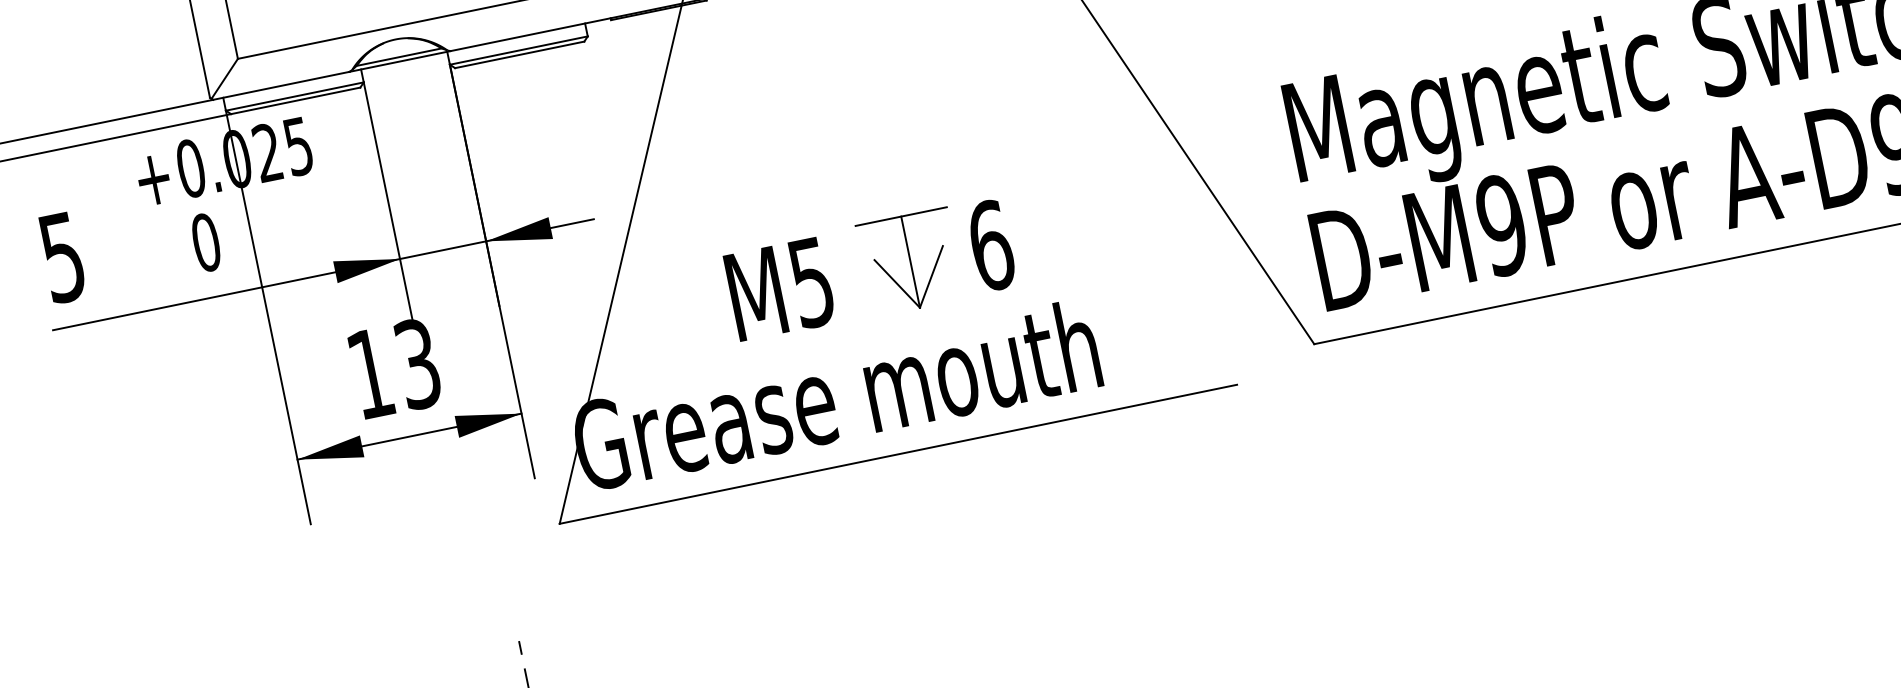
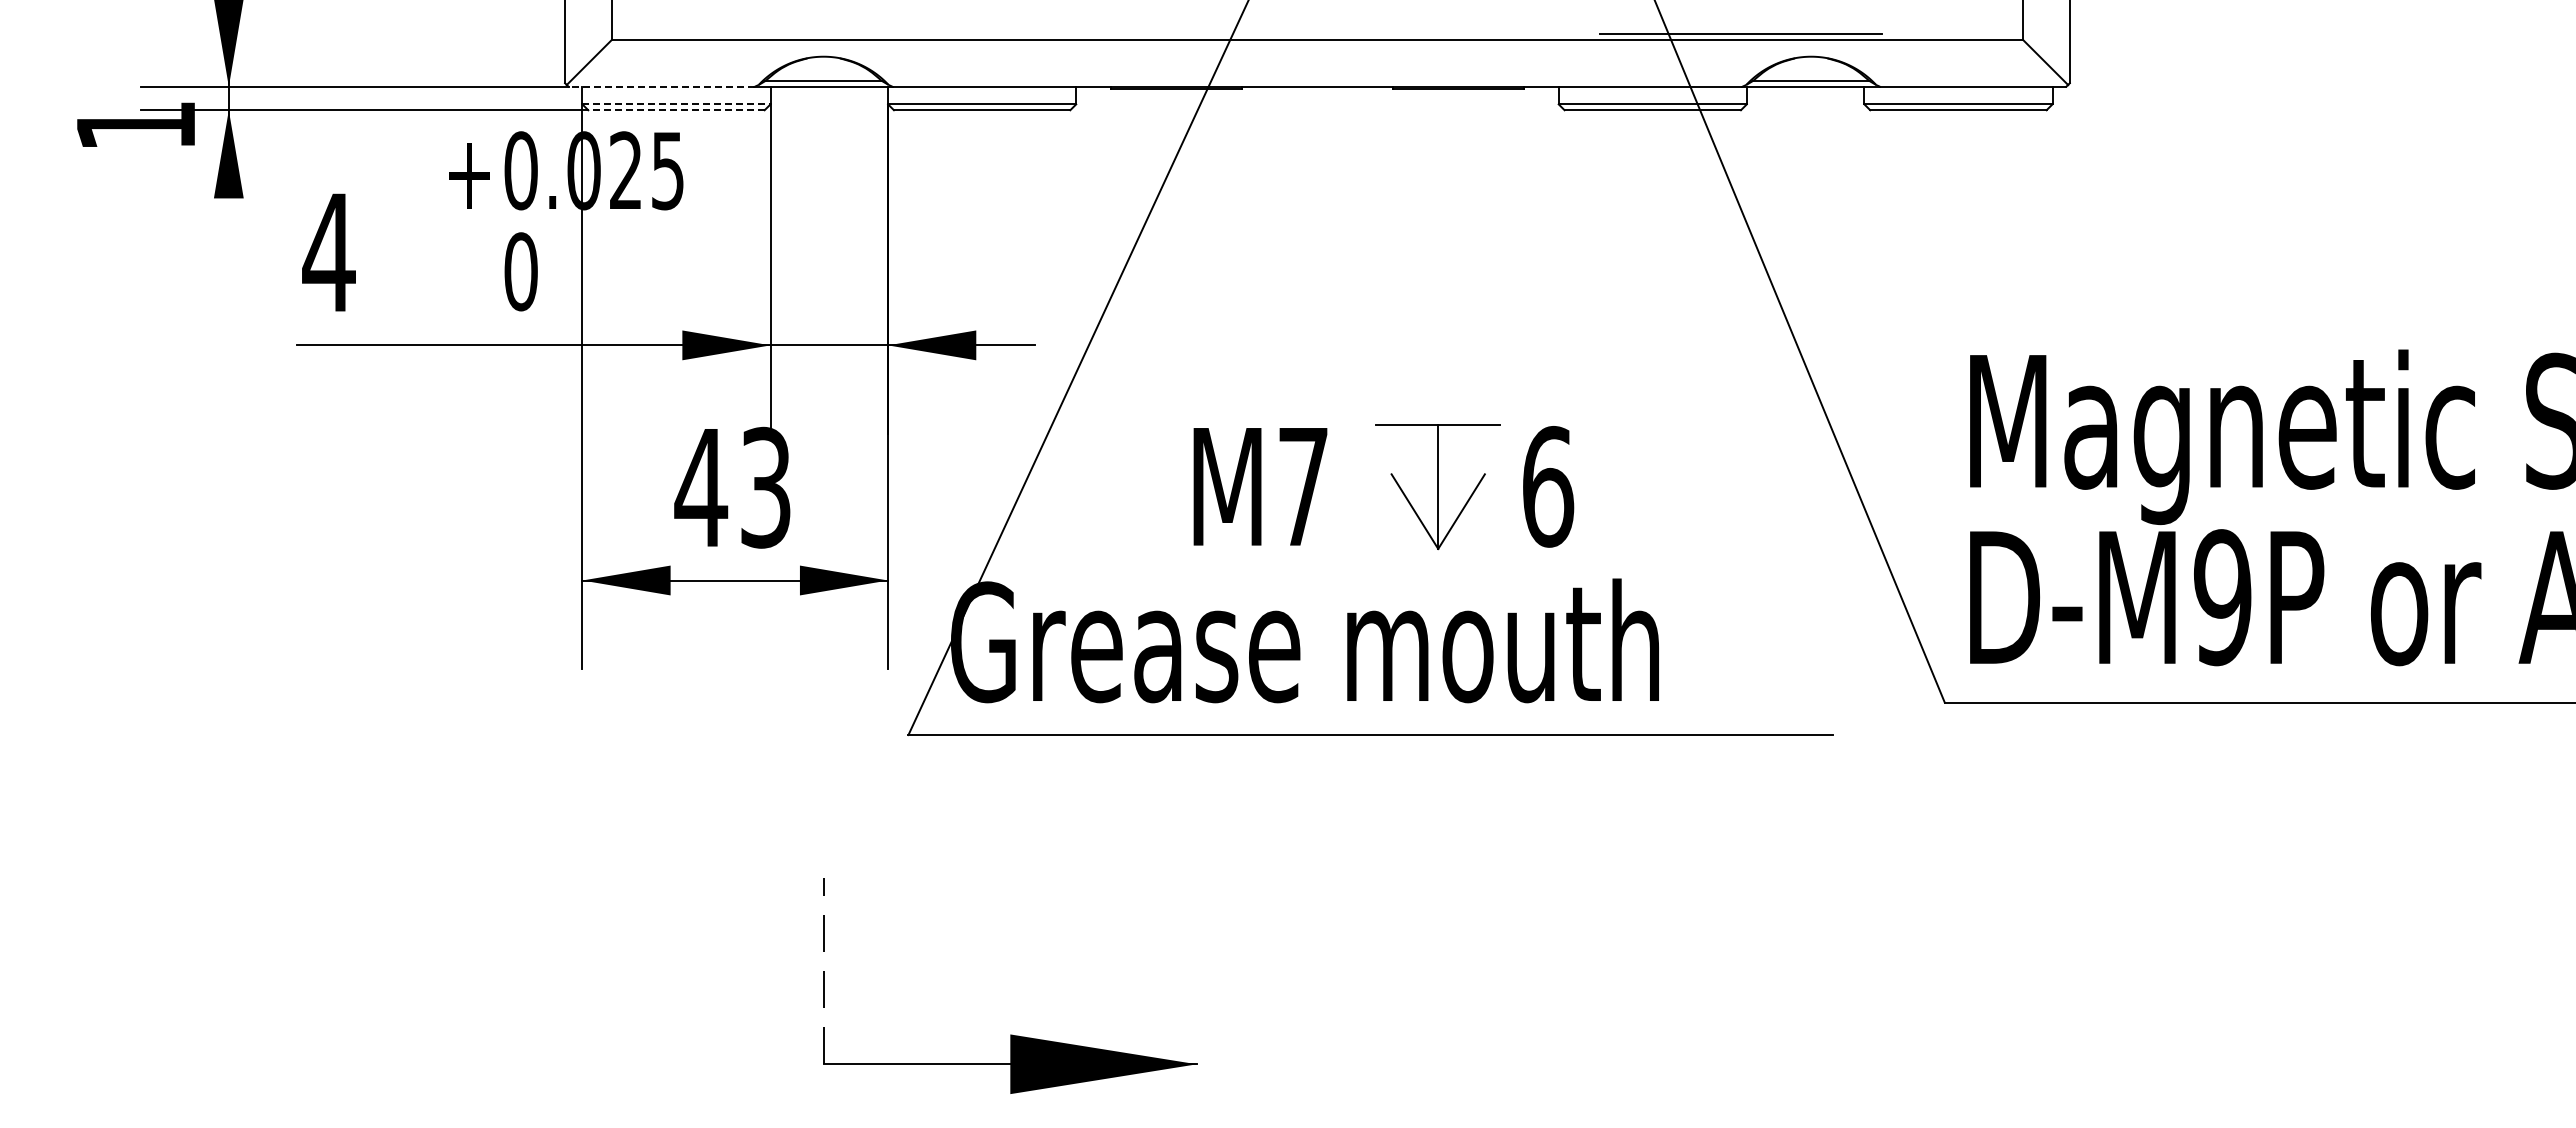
line: (281, 85) -> (661, 86), solid -> dashed
line: (294, 96) -> (676, 104), solid -> dashed
line: (295, 101) -> (675, 110), solid -> dashed
text: (62, 258) -> (328, 253), 5 -> 4
text: (811, 283) -> (1303, 487), M5 -> M7
text: (370, 373) -> (701, 487), 13 -> 43

